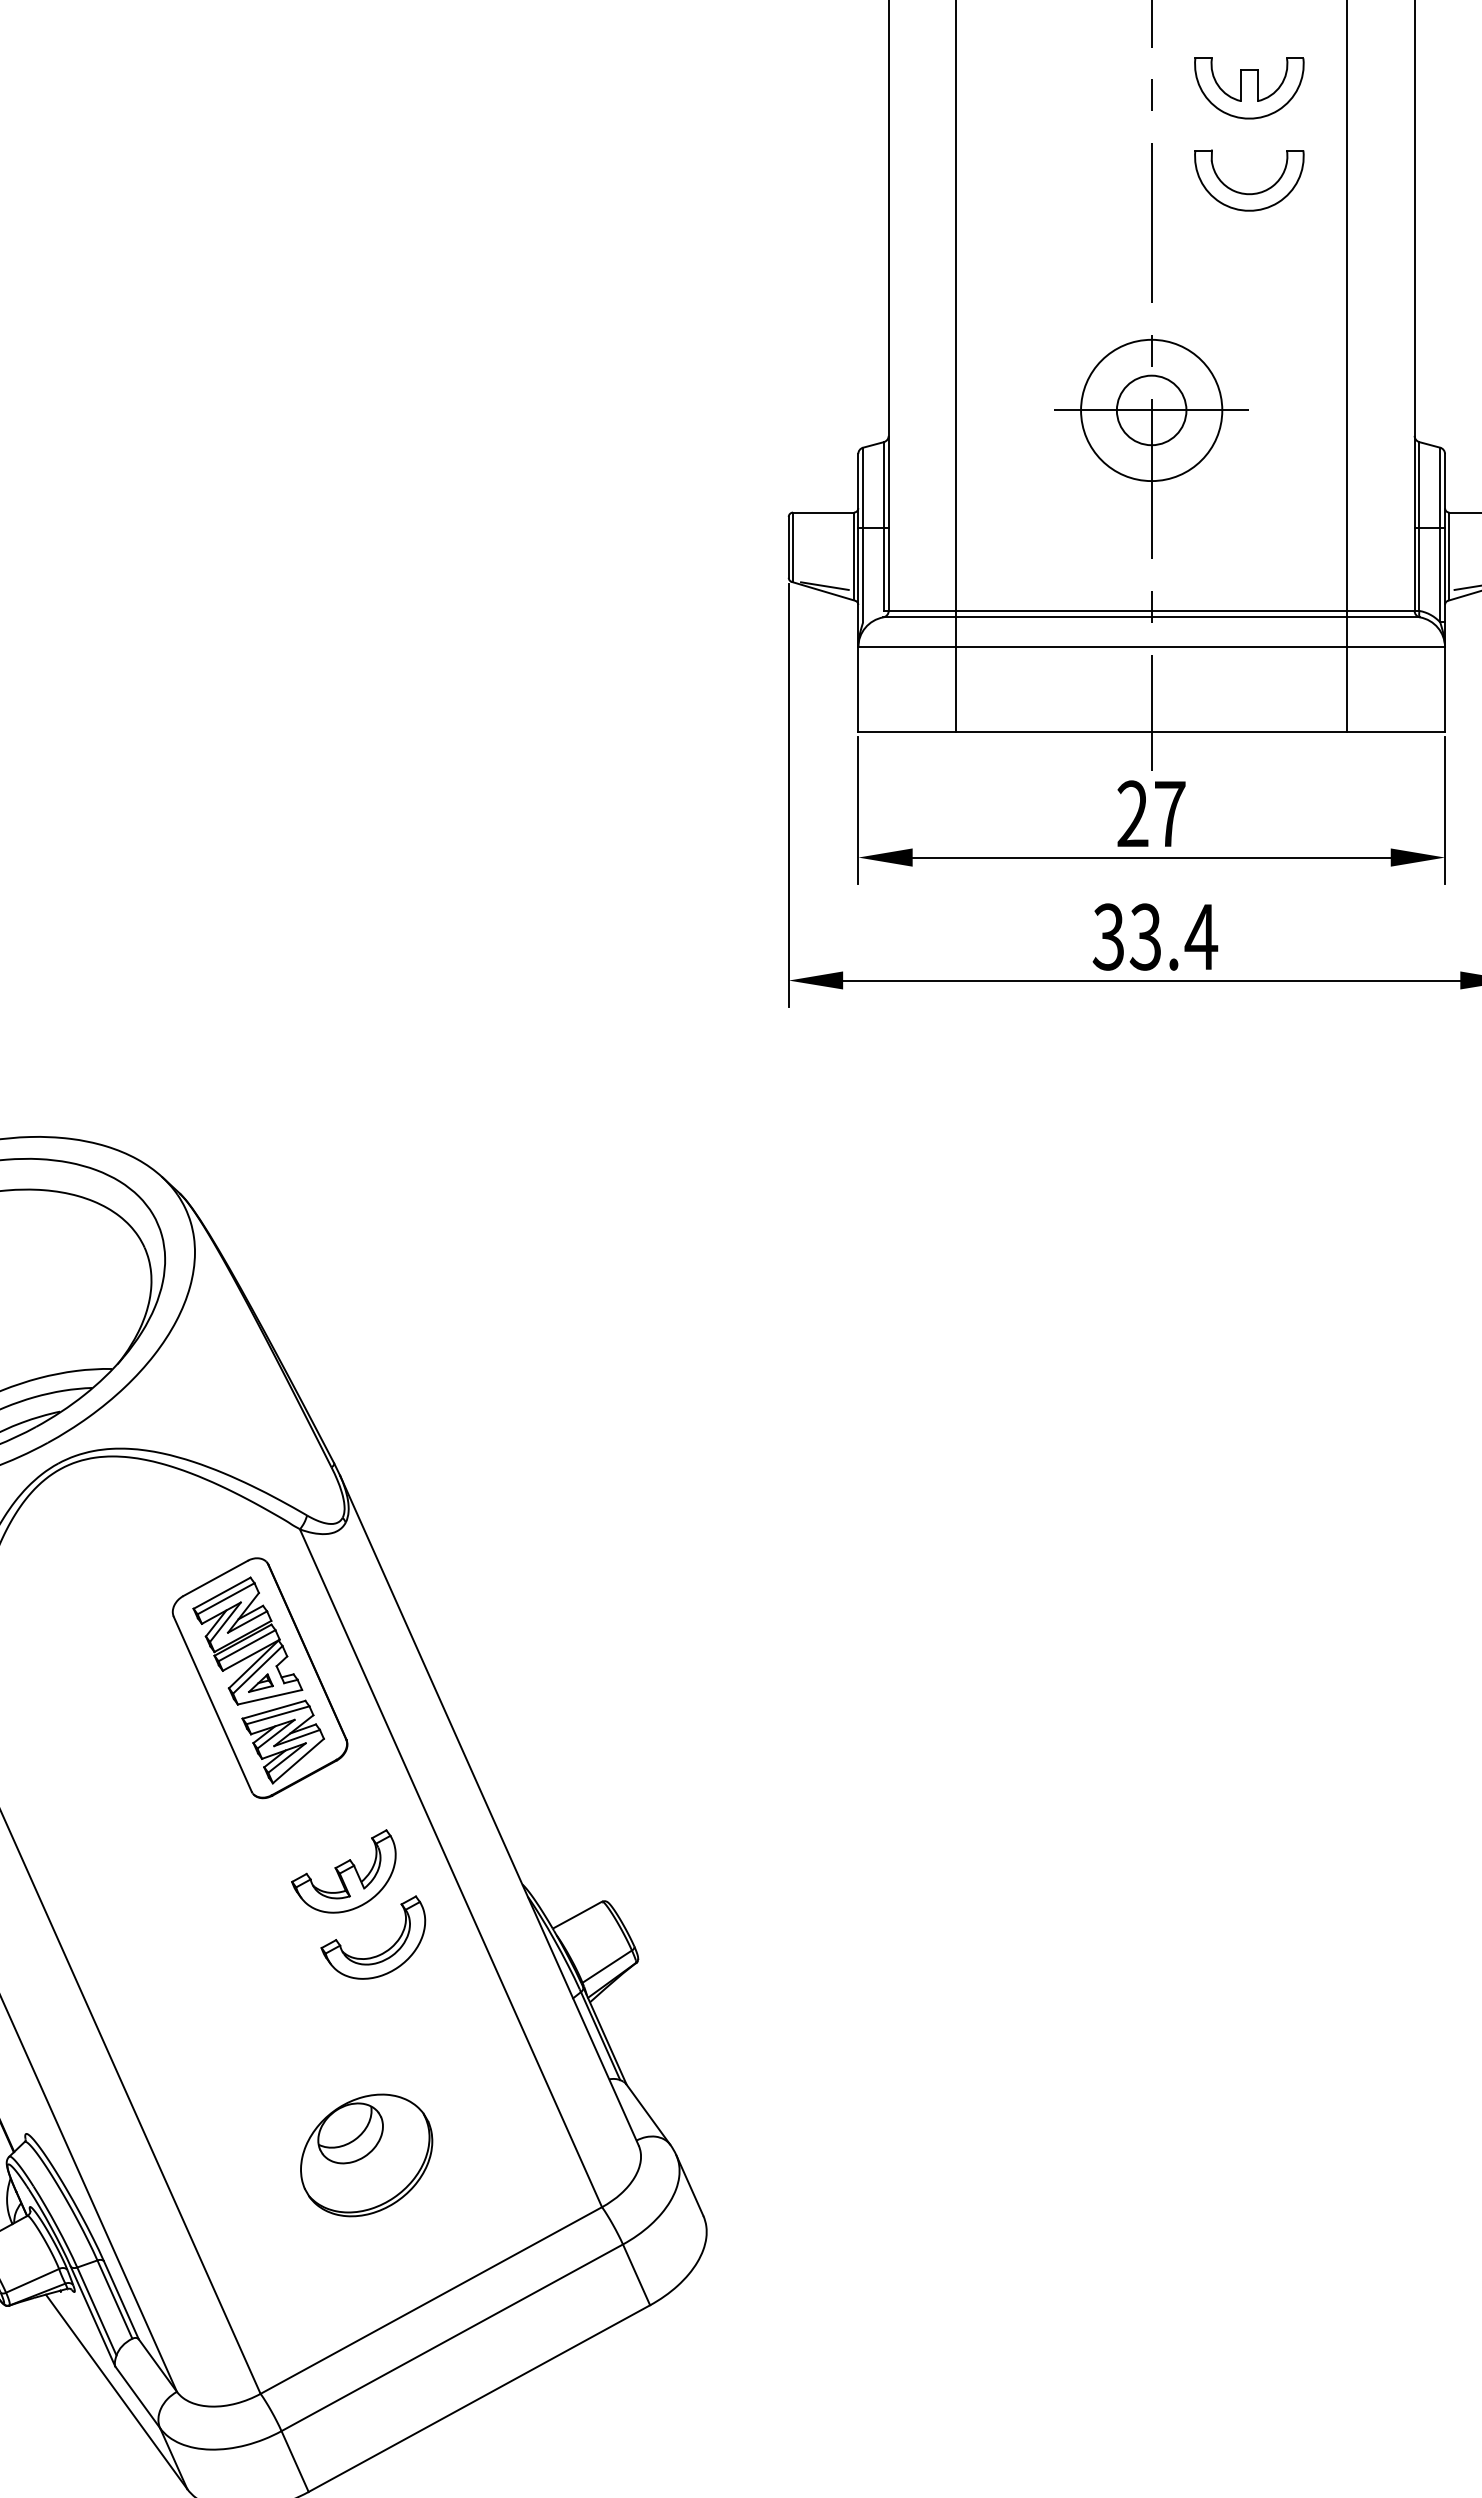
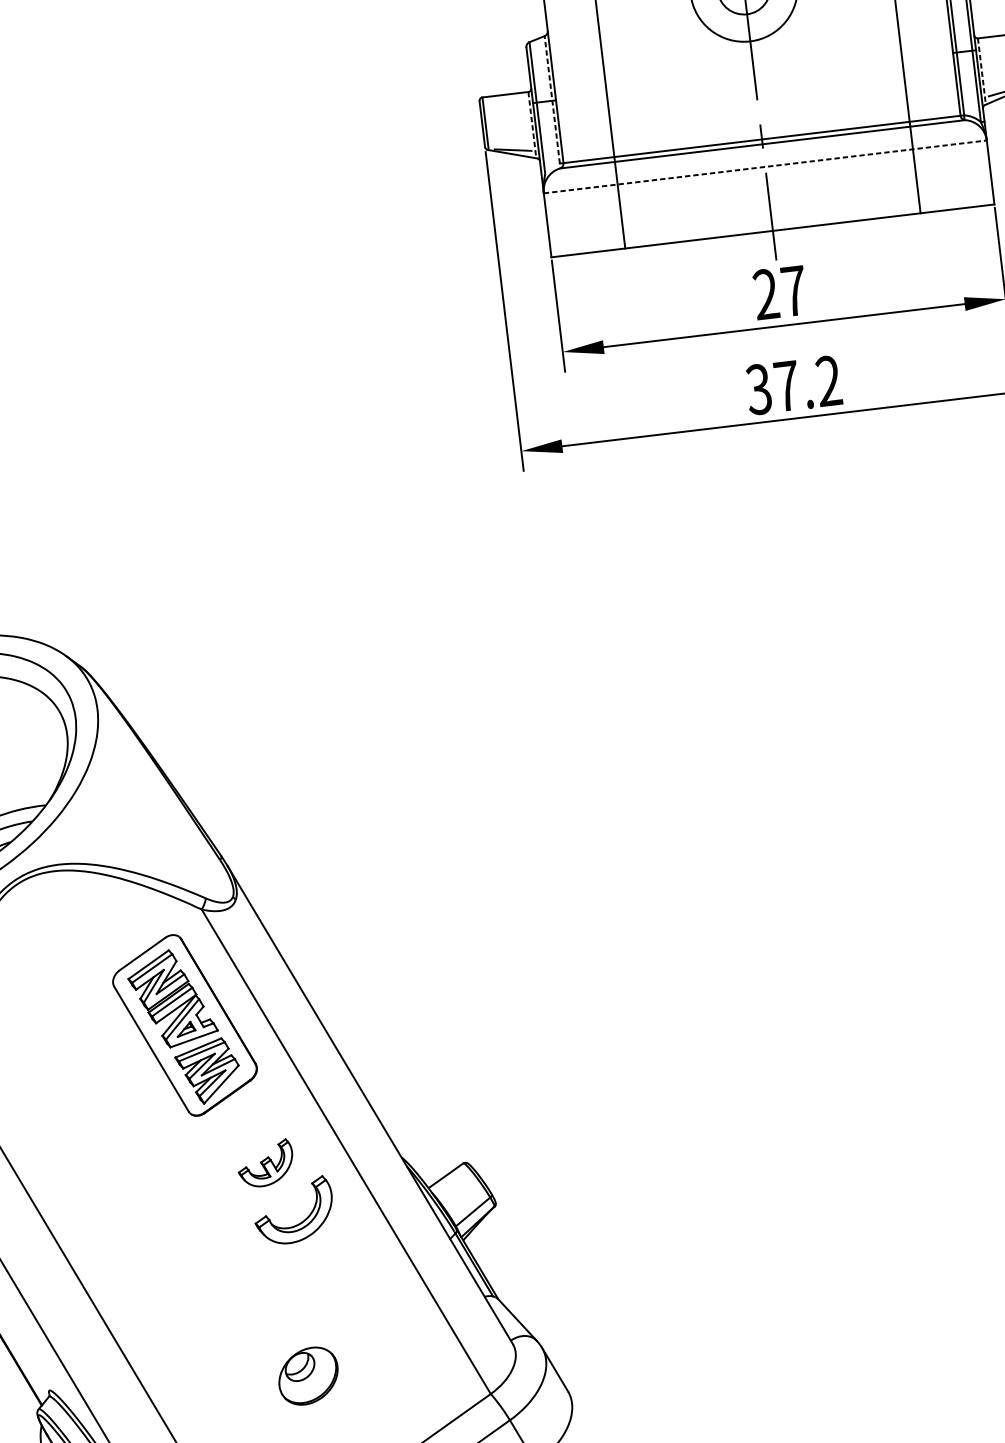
line: (883, 526) -> (551, 99), solid -> dashed
line: (853, 556) -> (532, 125), solid -> dashed
line: (1449, 556) -> (981, 71), solid -> dashed
line: (1152, 647) -> (765, 166), solid -> dashed
text: (1173, 936) -> (807, 383), 33.4 -> 37.2
part: (343, 1871) -> (265, 1163), size x0.7
part: (366, 2155) -> (308, 1376), size x0.6

